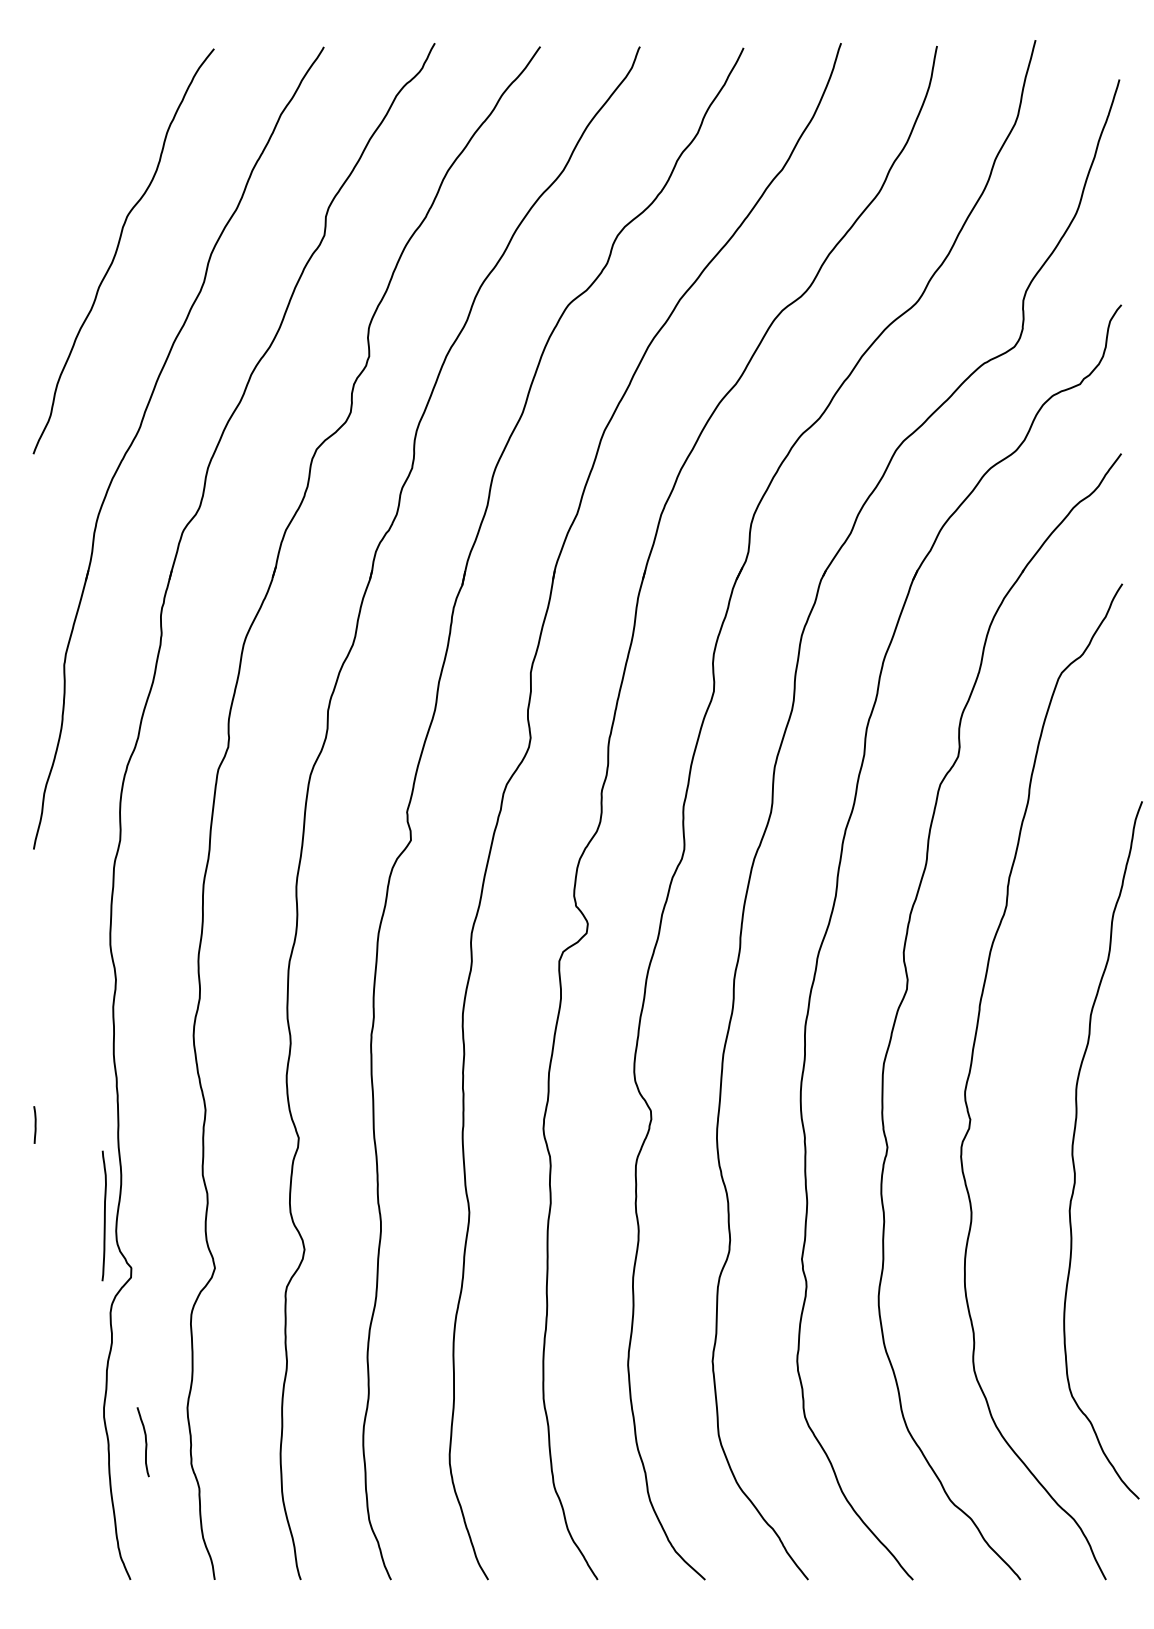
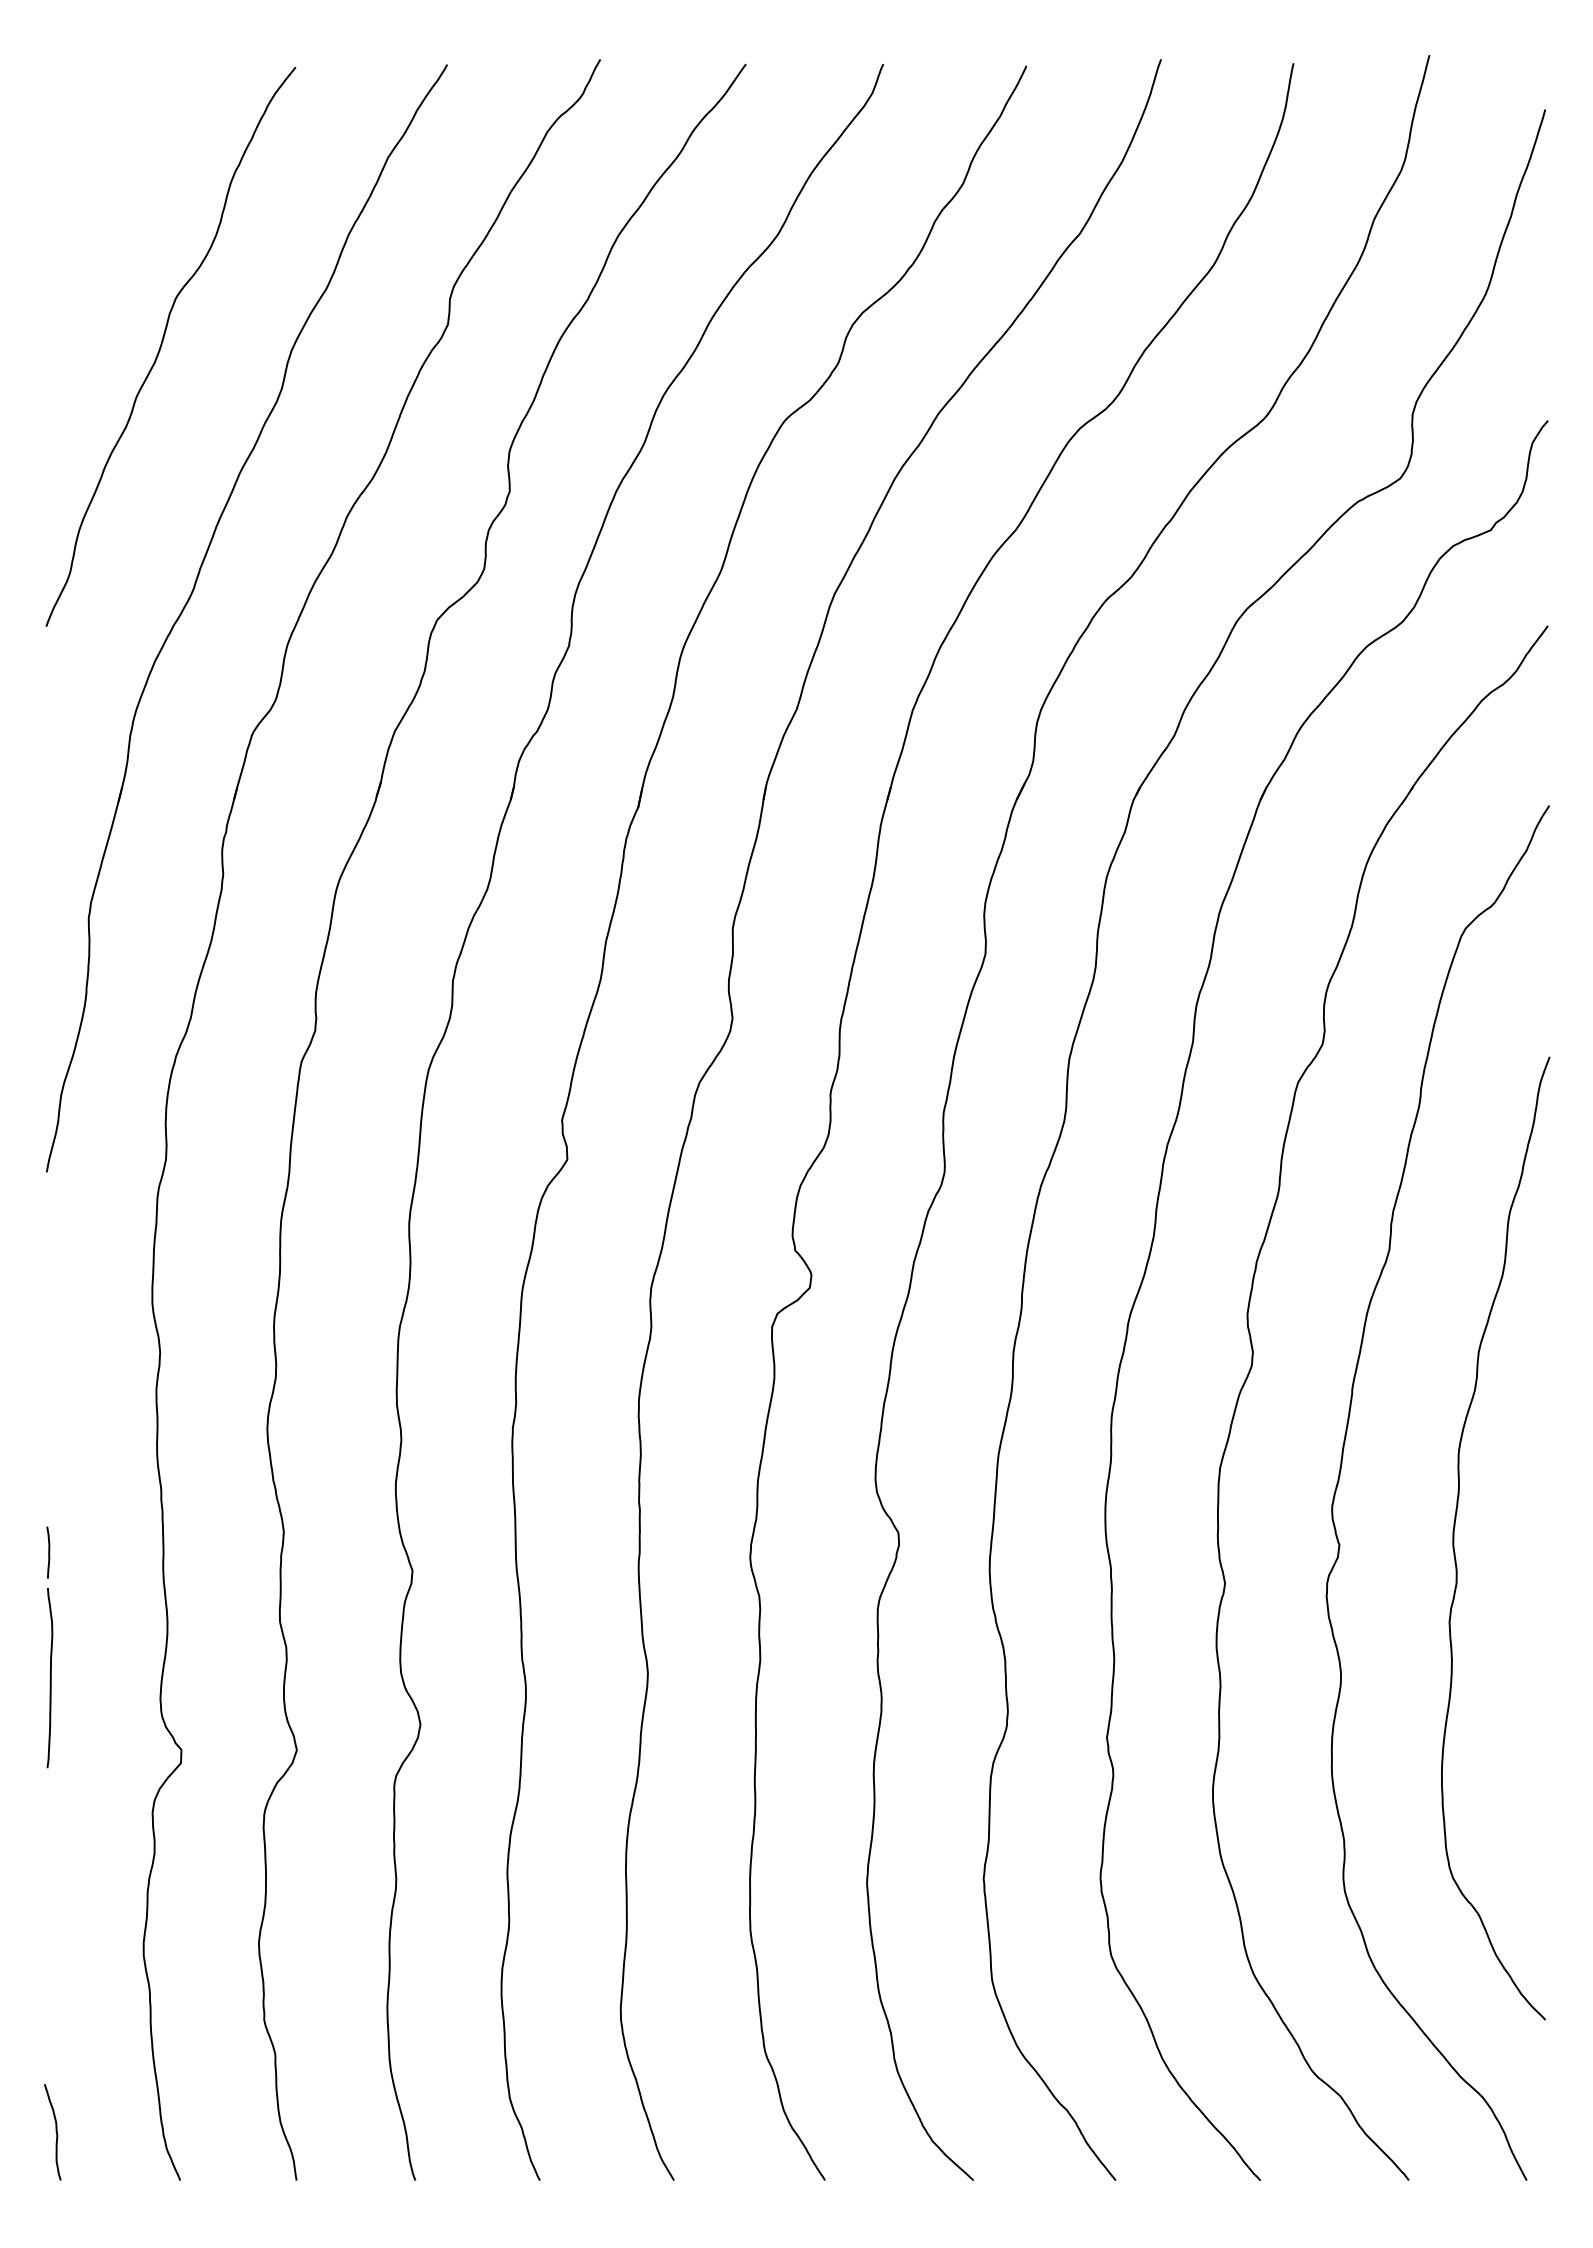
curve: (1073, 1150) -> (1454, 1538), moved
curve: (103, 1216) -> (49, 1678), moved
curve: (145, 1441) -> (55, 2131), moved

